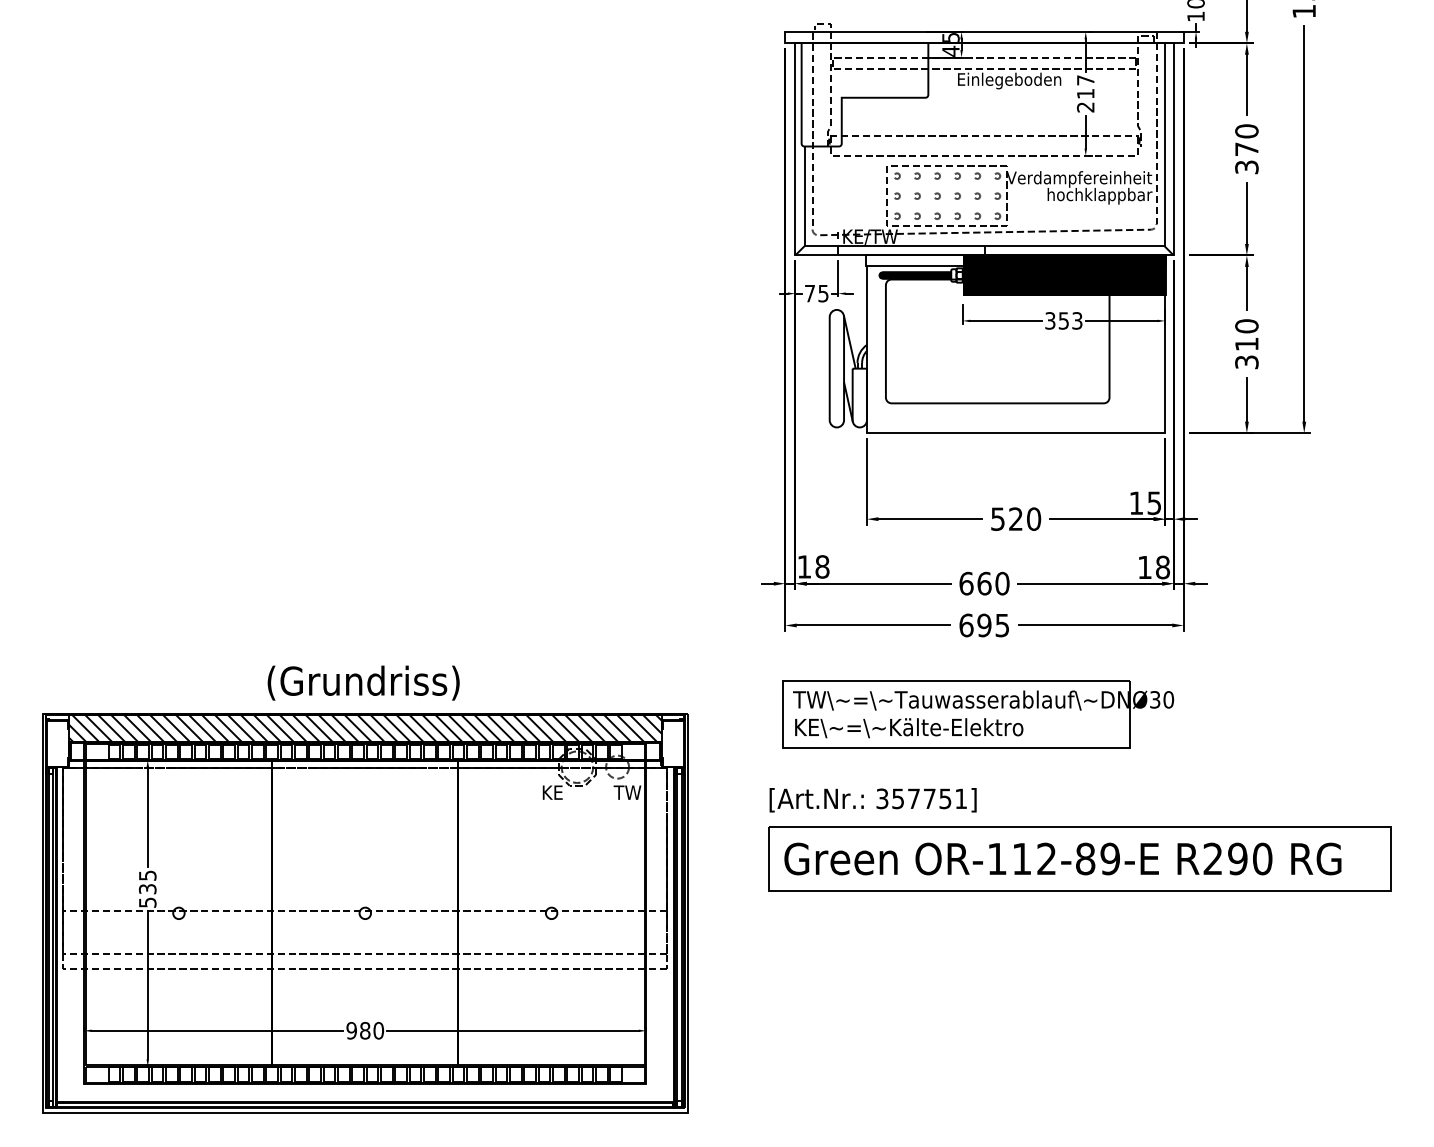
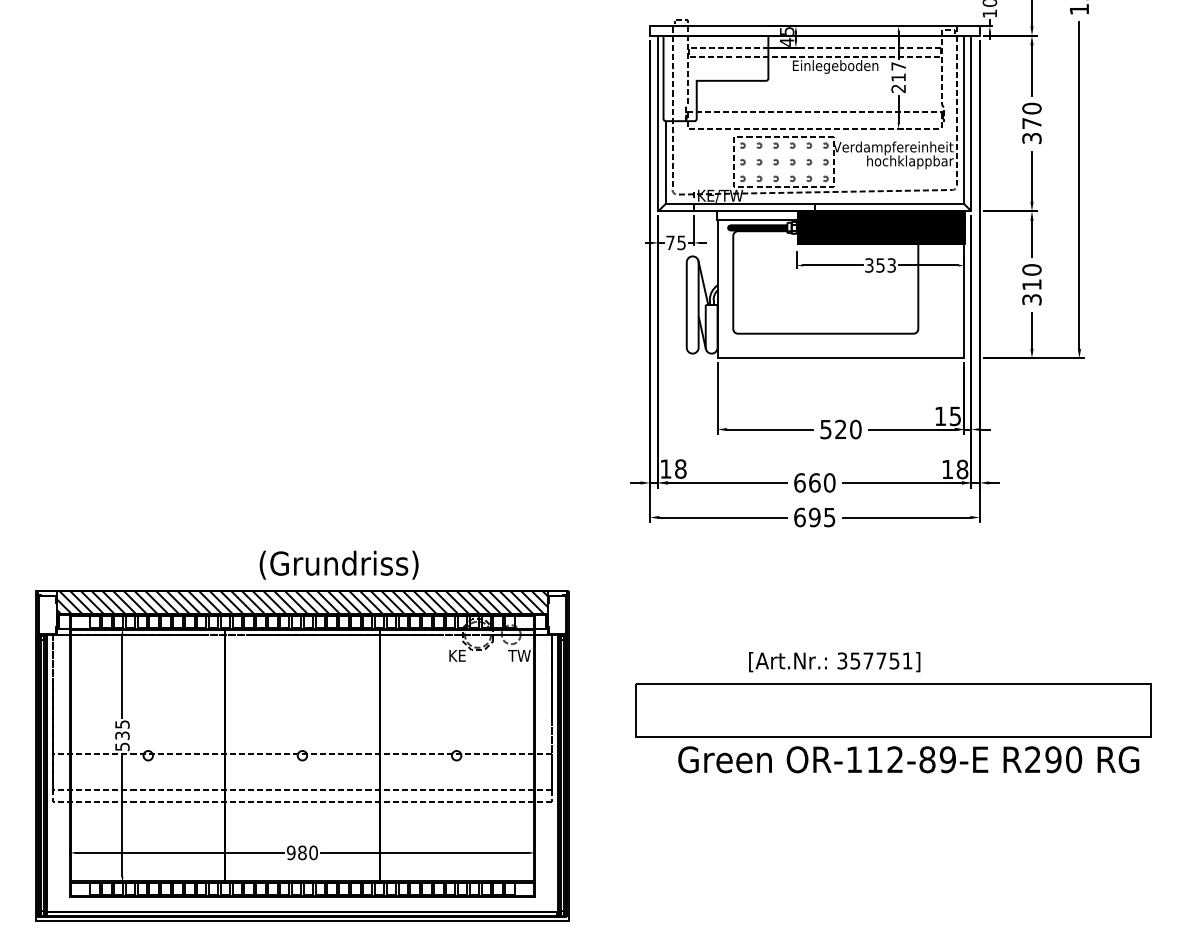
text: (362, 682) -> (338, 564), moved
part: (978, 713) -> (809, 590), removed
text: (872, 800) -> (834, 662), moved
text: (1062, 858) -> (908, 759), moved

